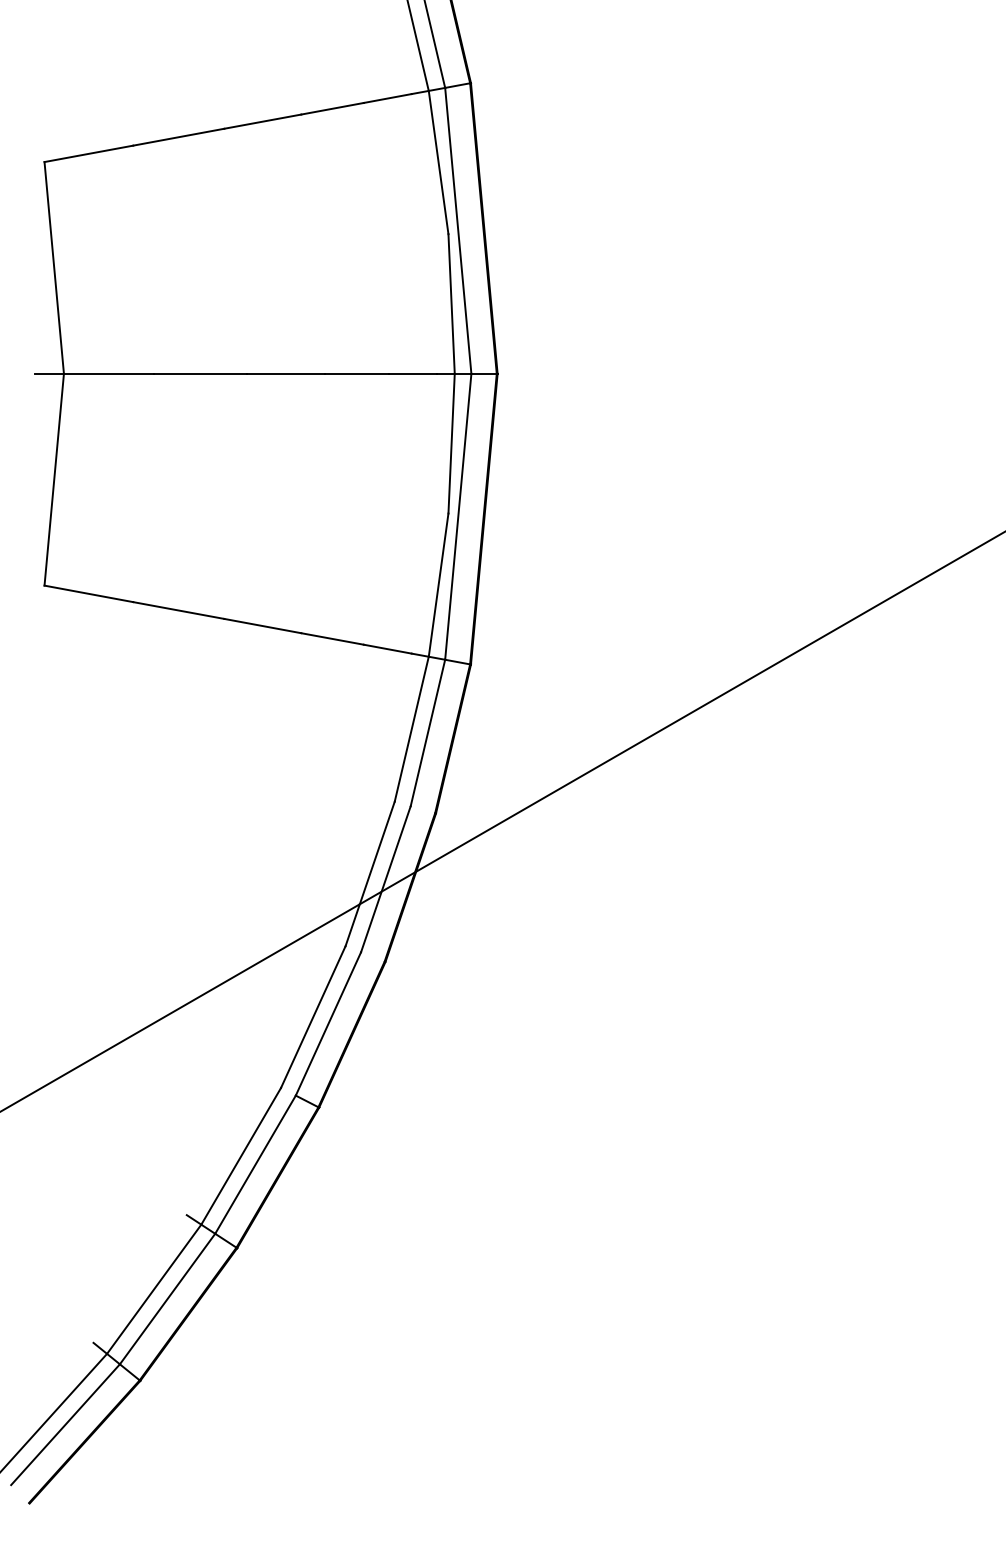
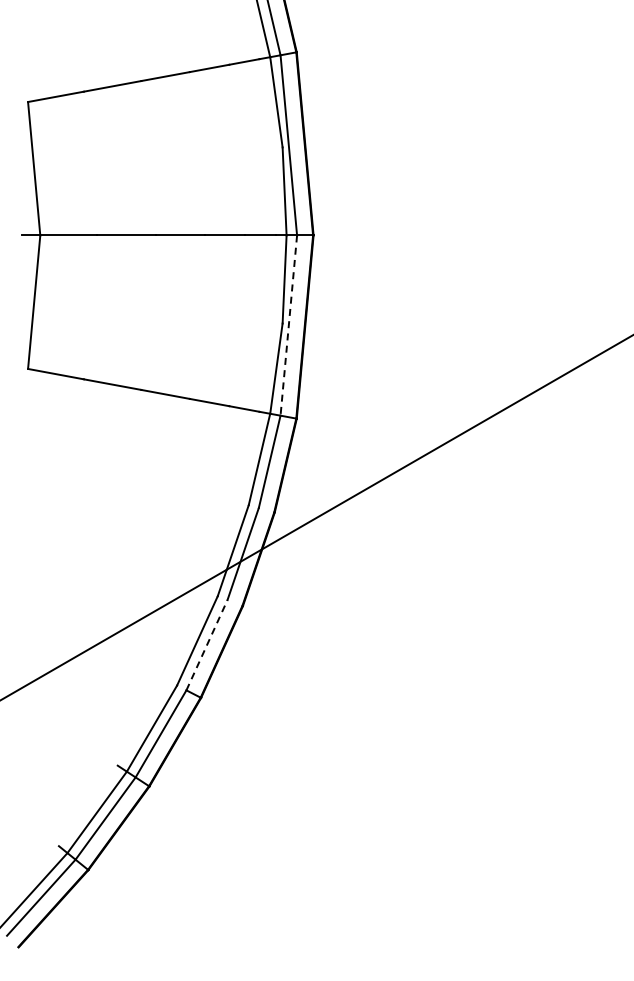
line: (457, 518) -> (288, 326), solid -> dashed
line: (327, 1024) -> (206, 645), solid -> dashed

